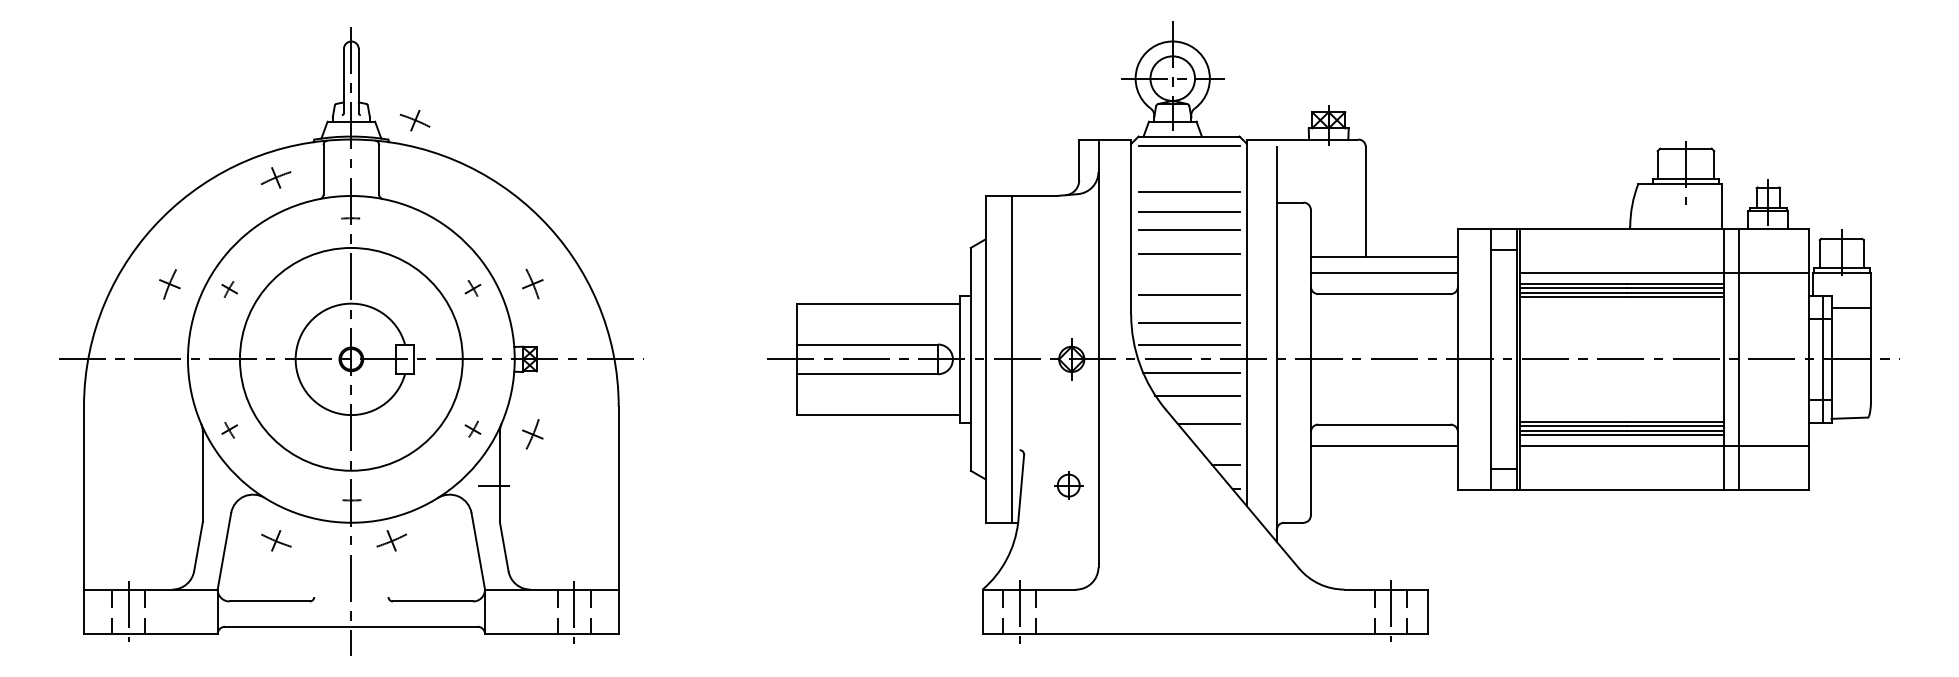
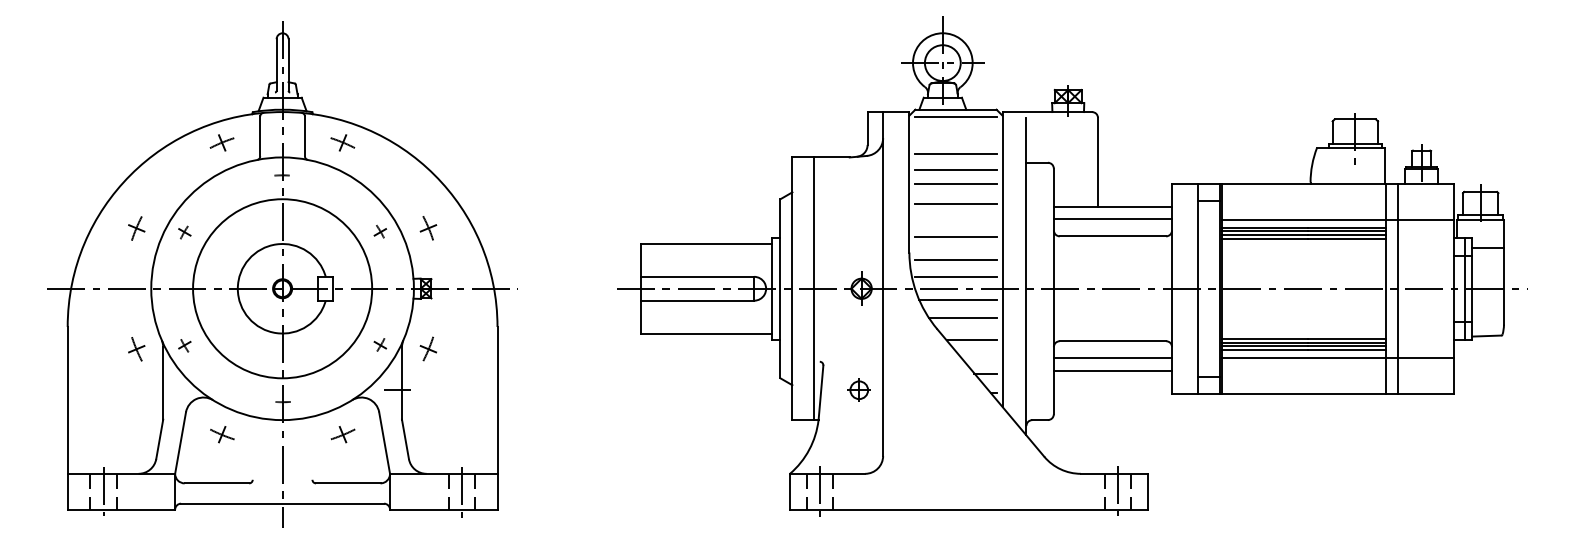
part: (414, 120) -> (342, 142), moved
part: (169, 434) -> (136, 349), added
line: (1383, 461) -> (1112, 370), added
part: (391, 540) -> (342, 434), moved

